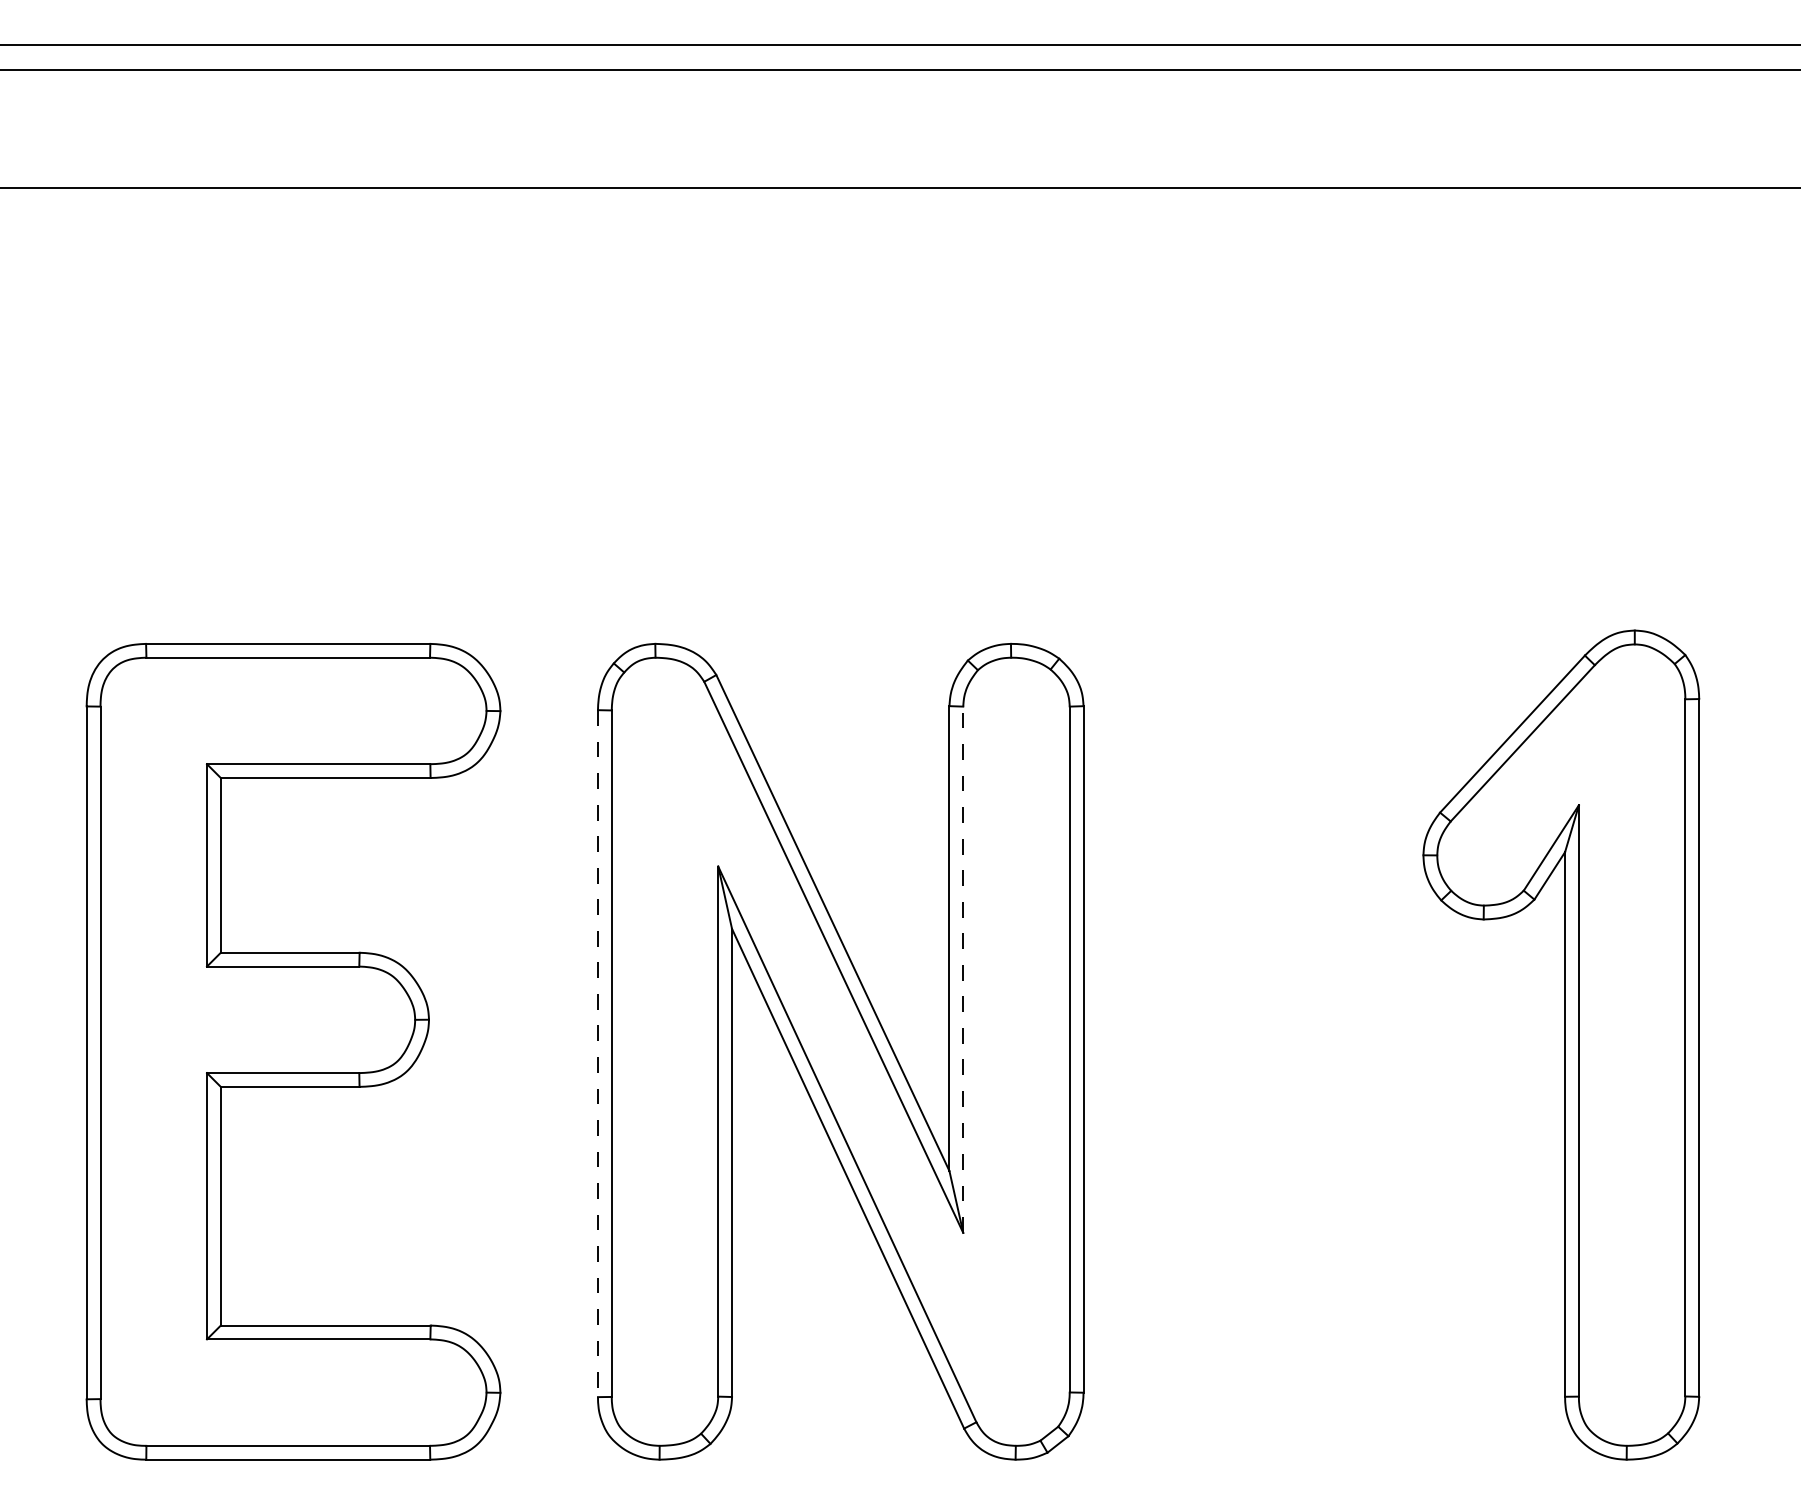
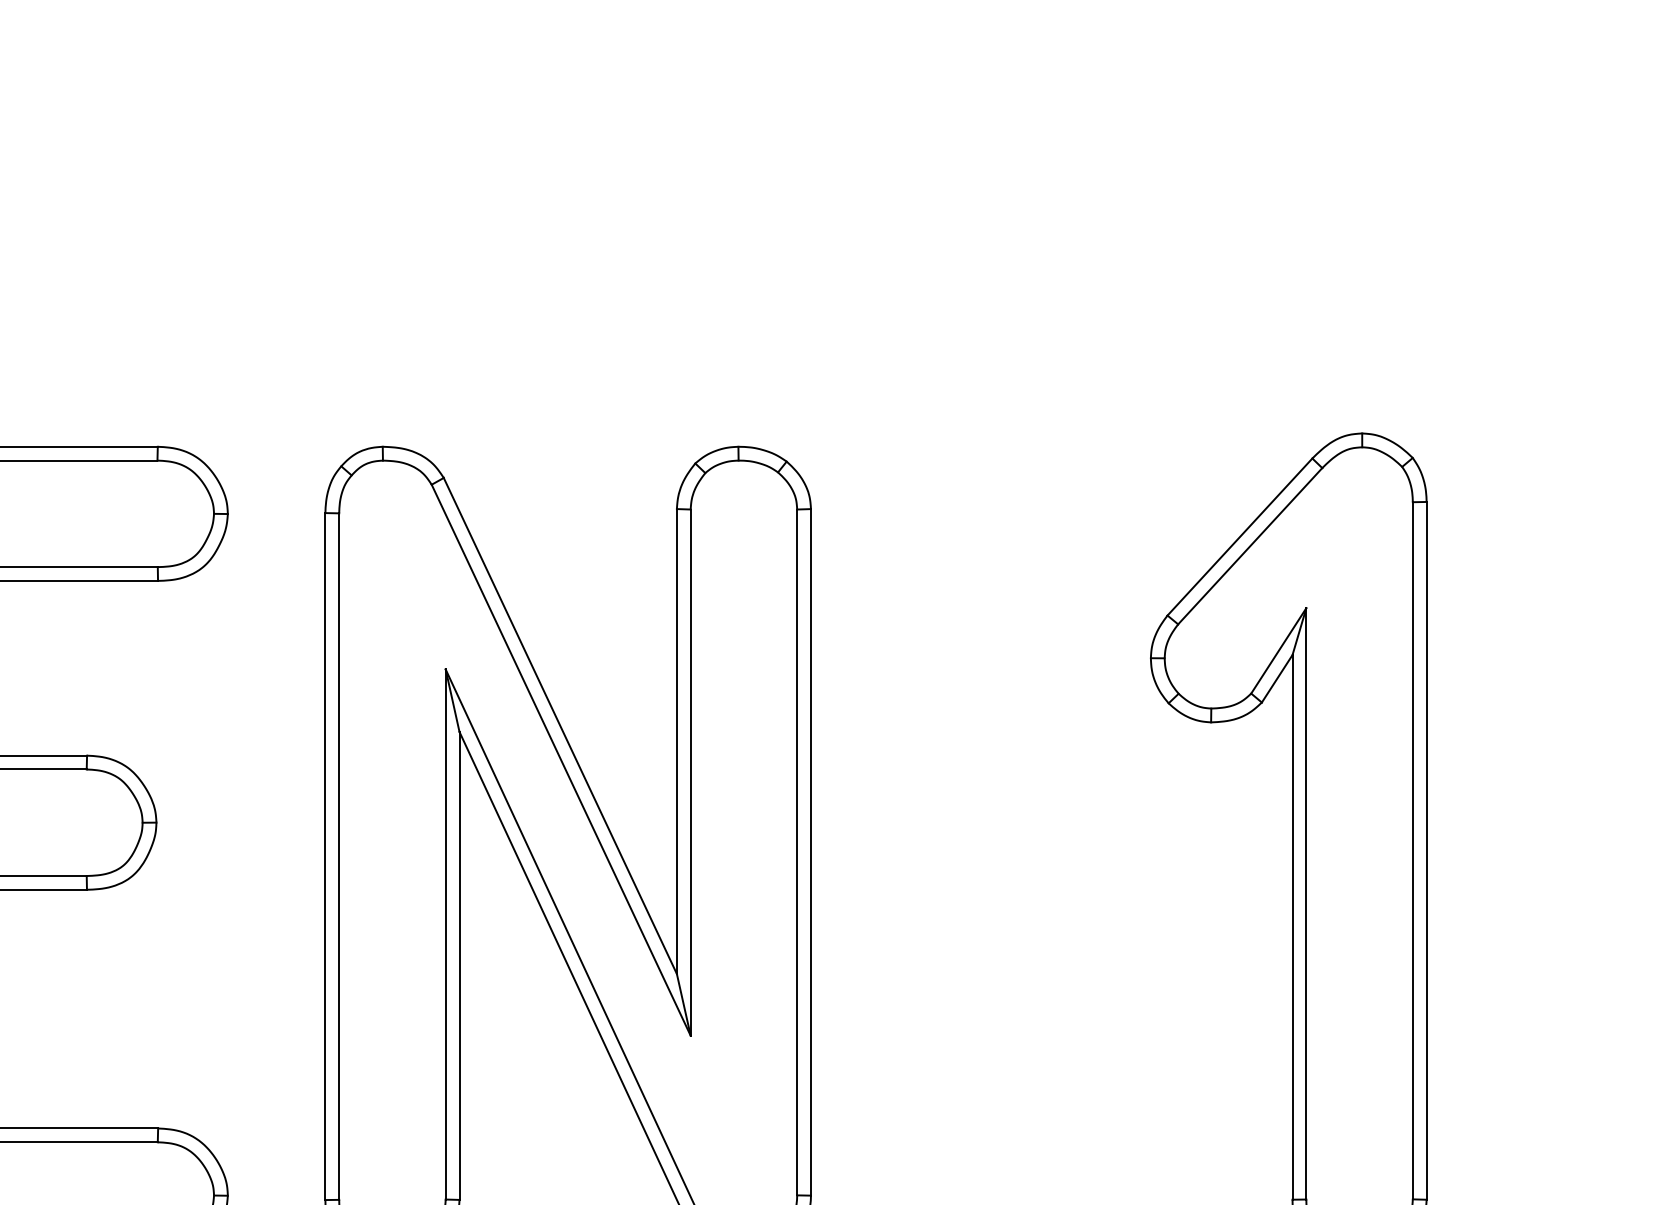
line: (963, 969) -> (690, 772), dashed -> solid
line: (597, 1054) -> (324, 857), dashed -> solid

